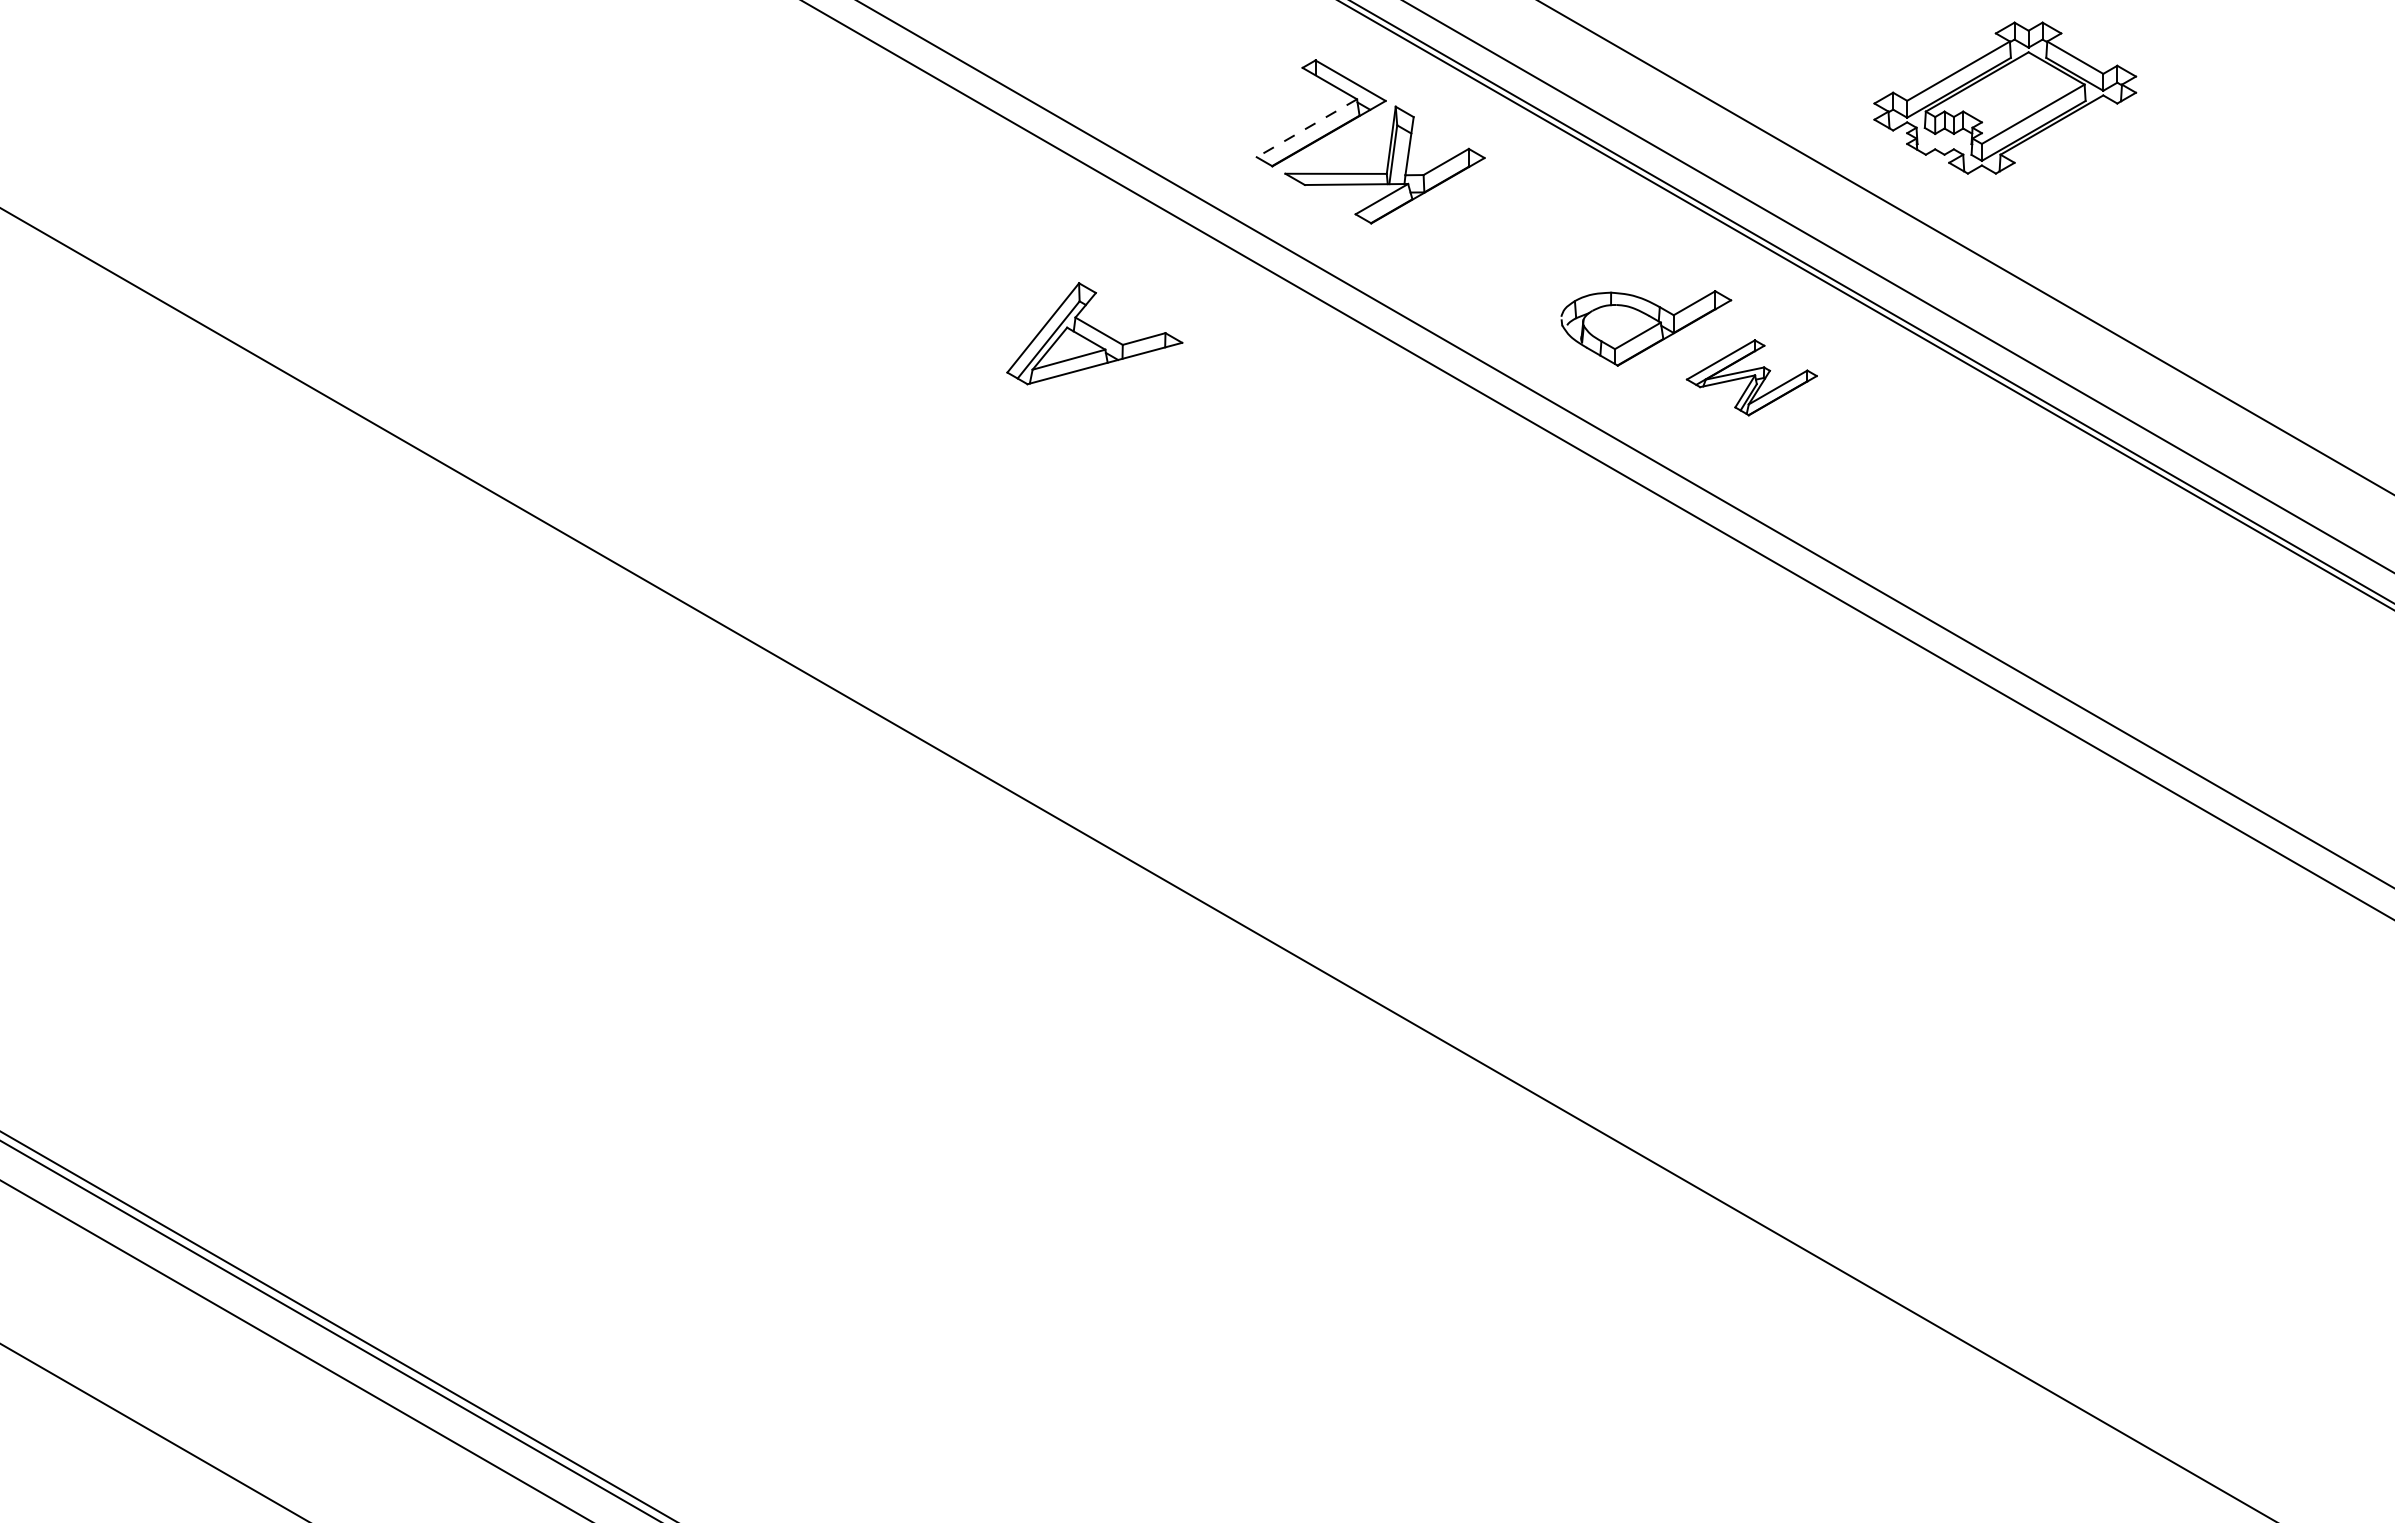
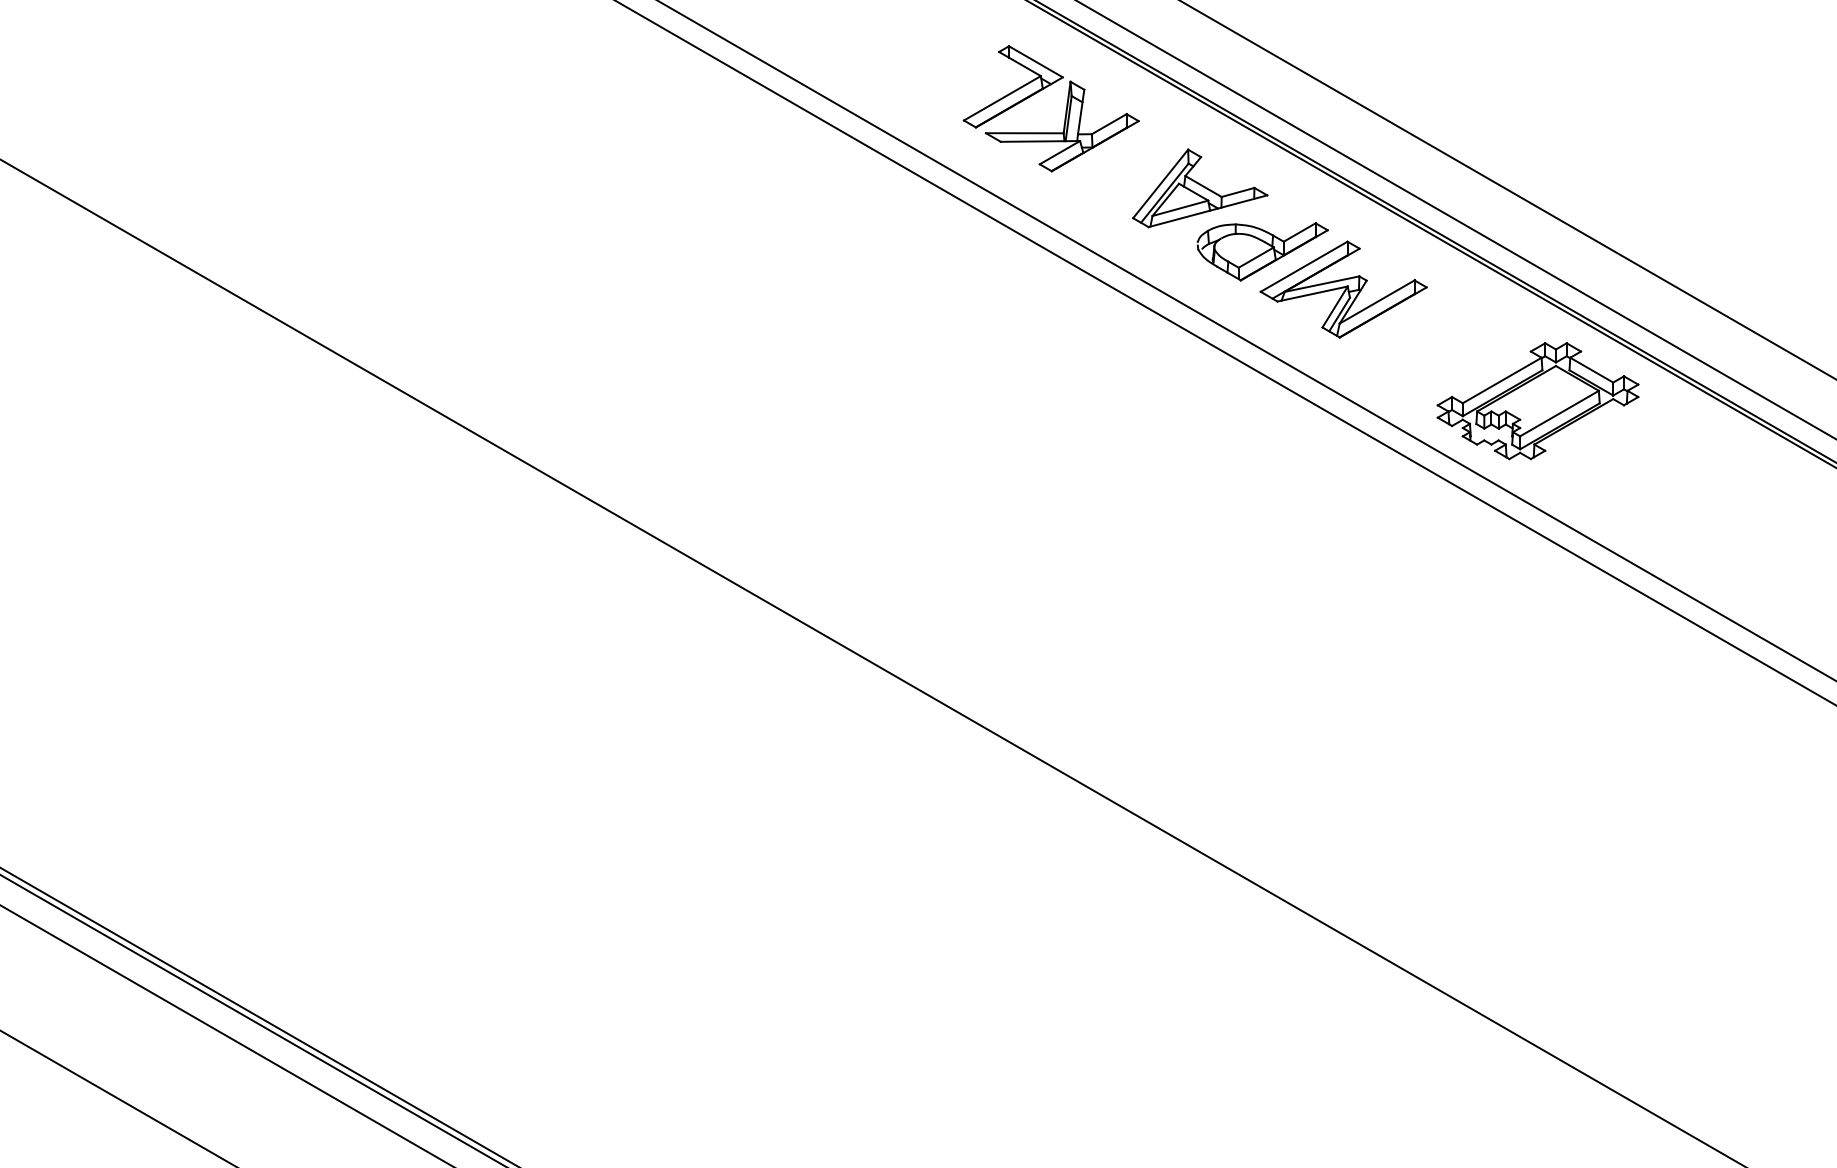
part: (2005, 97) -> (1538, 400), moved
line: (1306, 128) -> (1002, 98), dashed -> solid
part: (1094, 333) -> (1199, 188), moved
part: (1751, 377) -> (1343, 289), size x1.67

